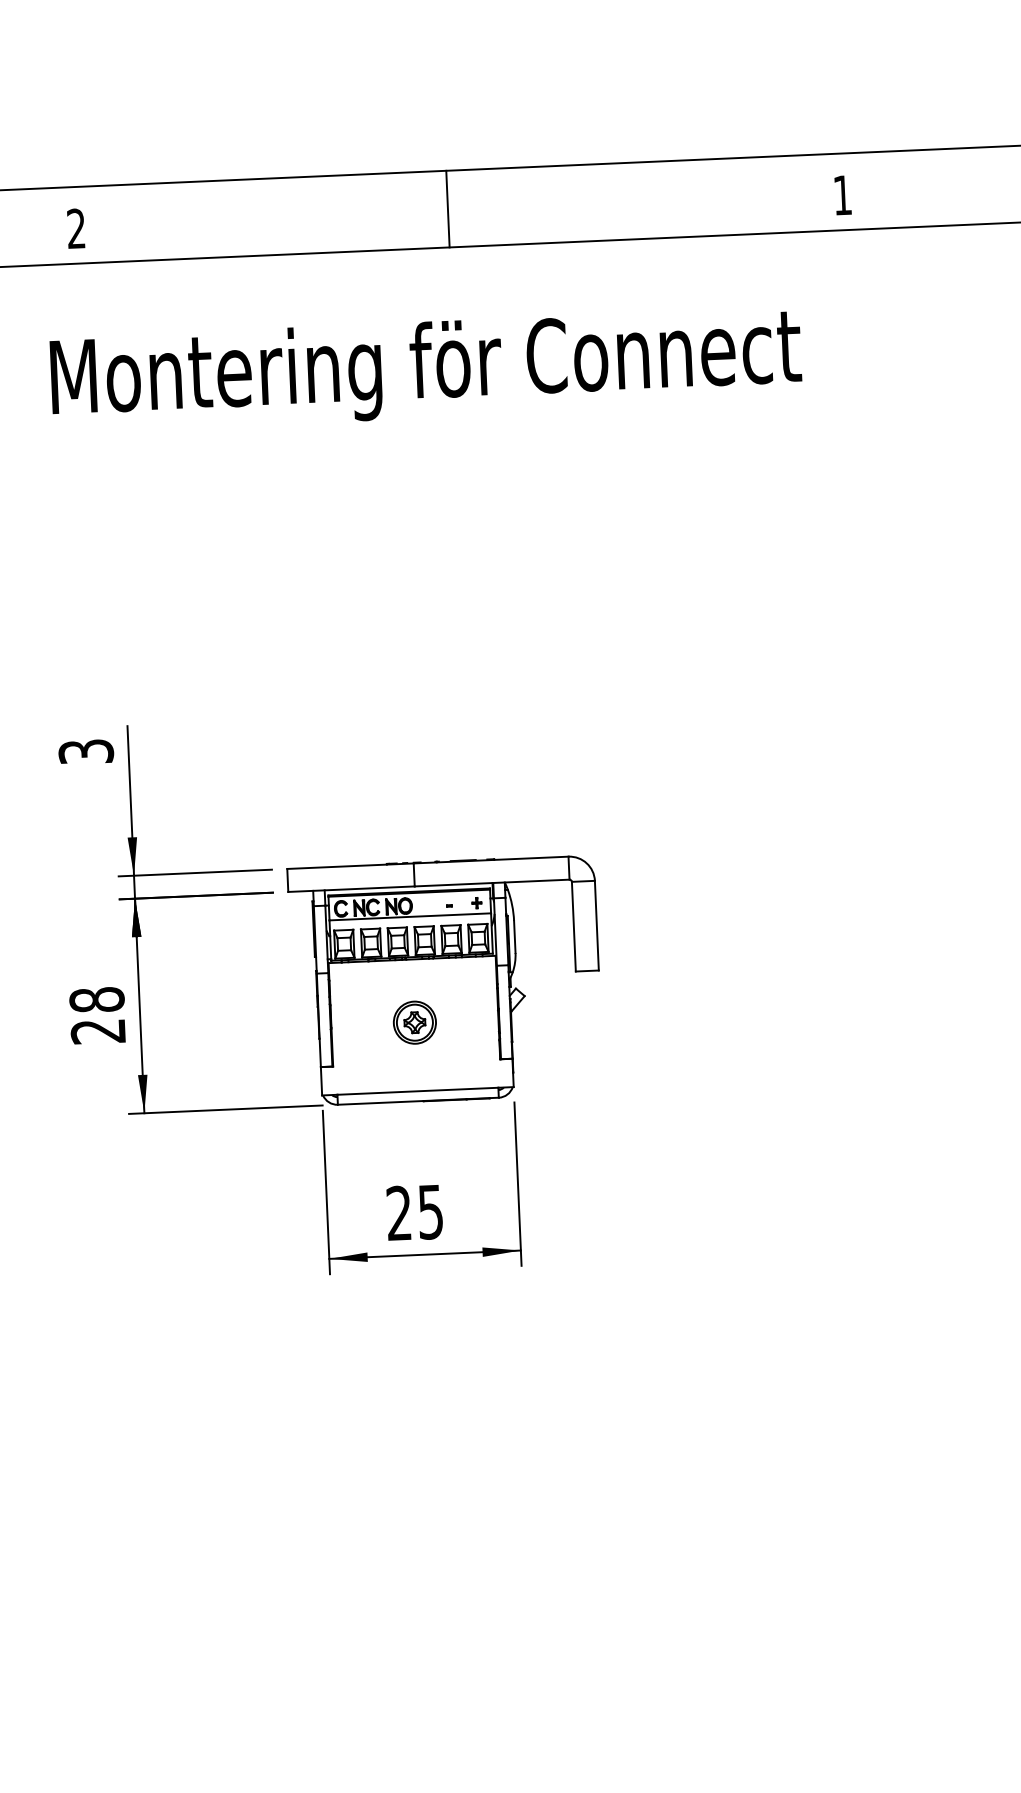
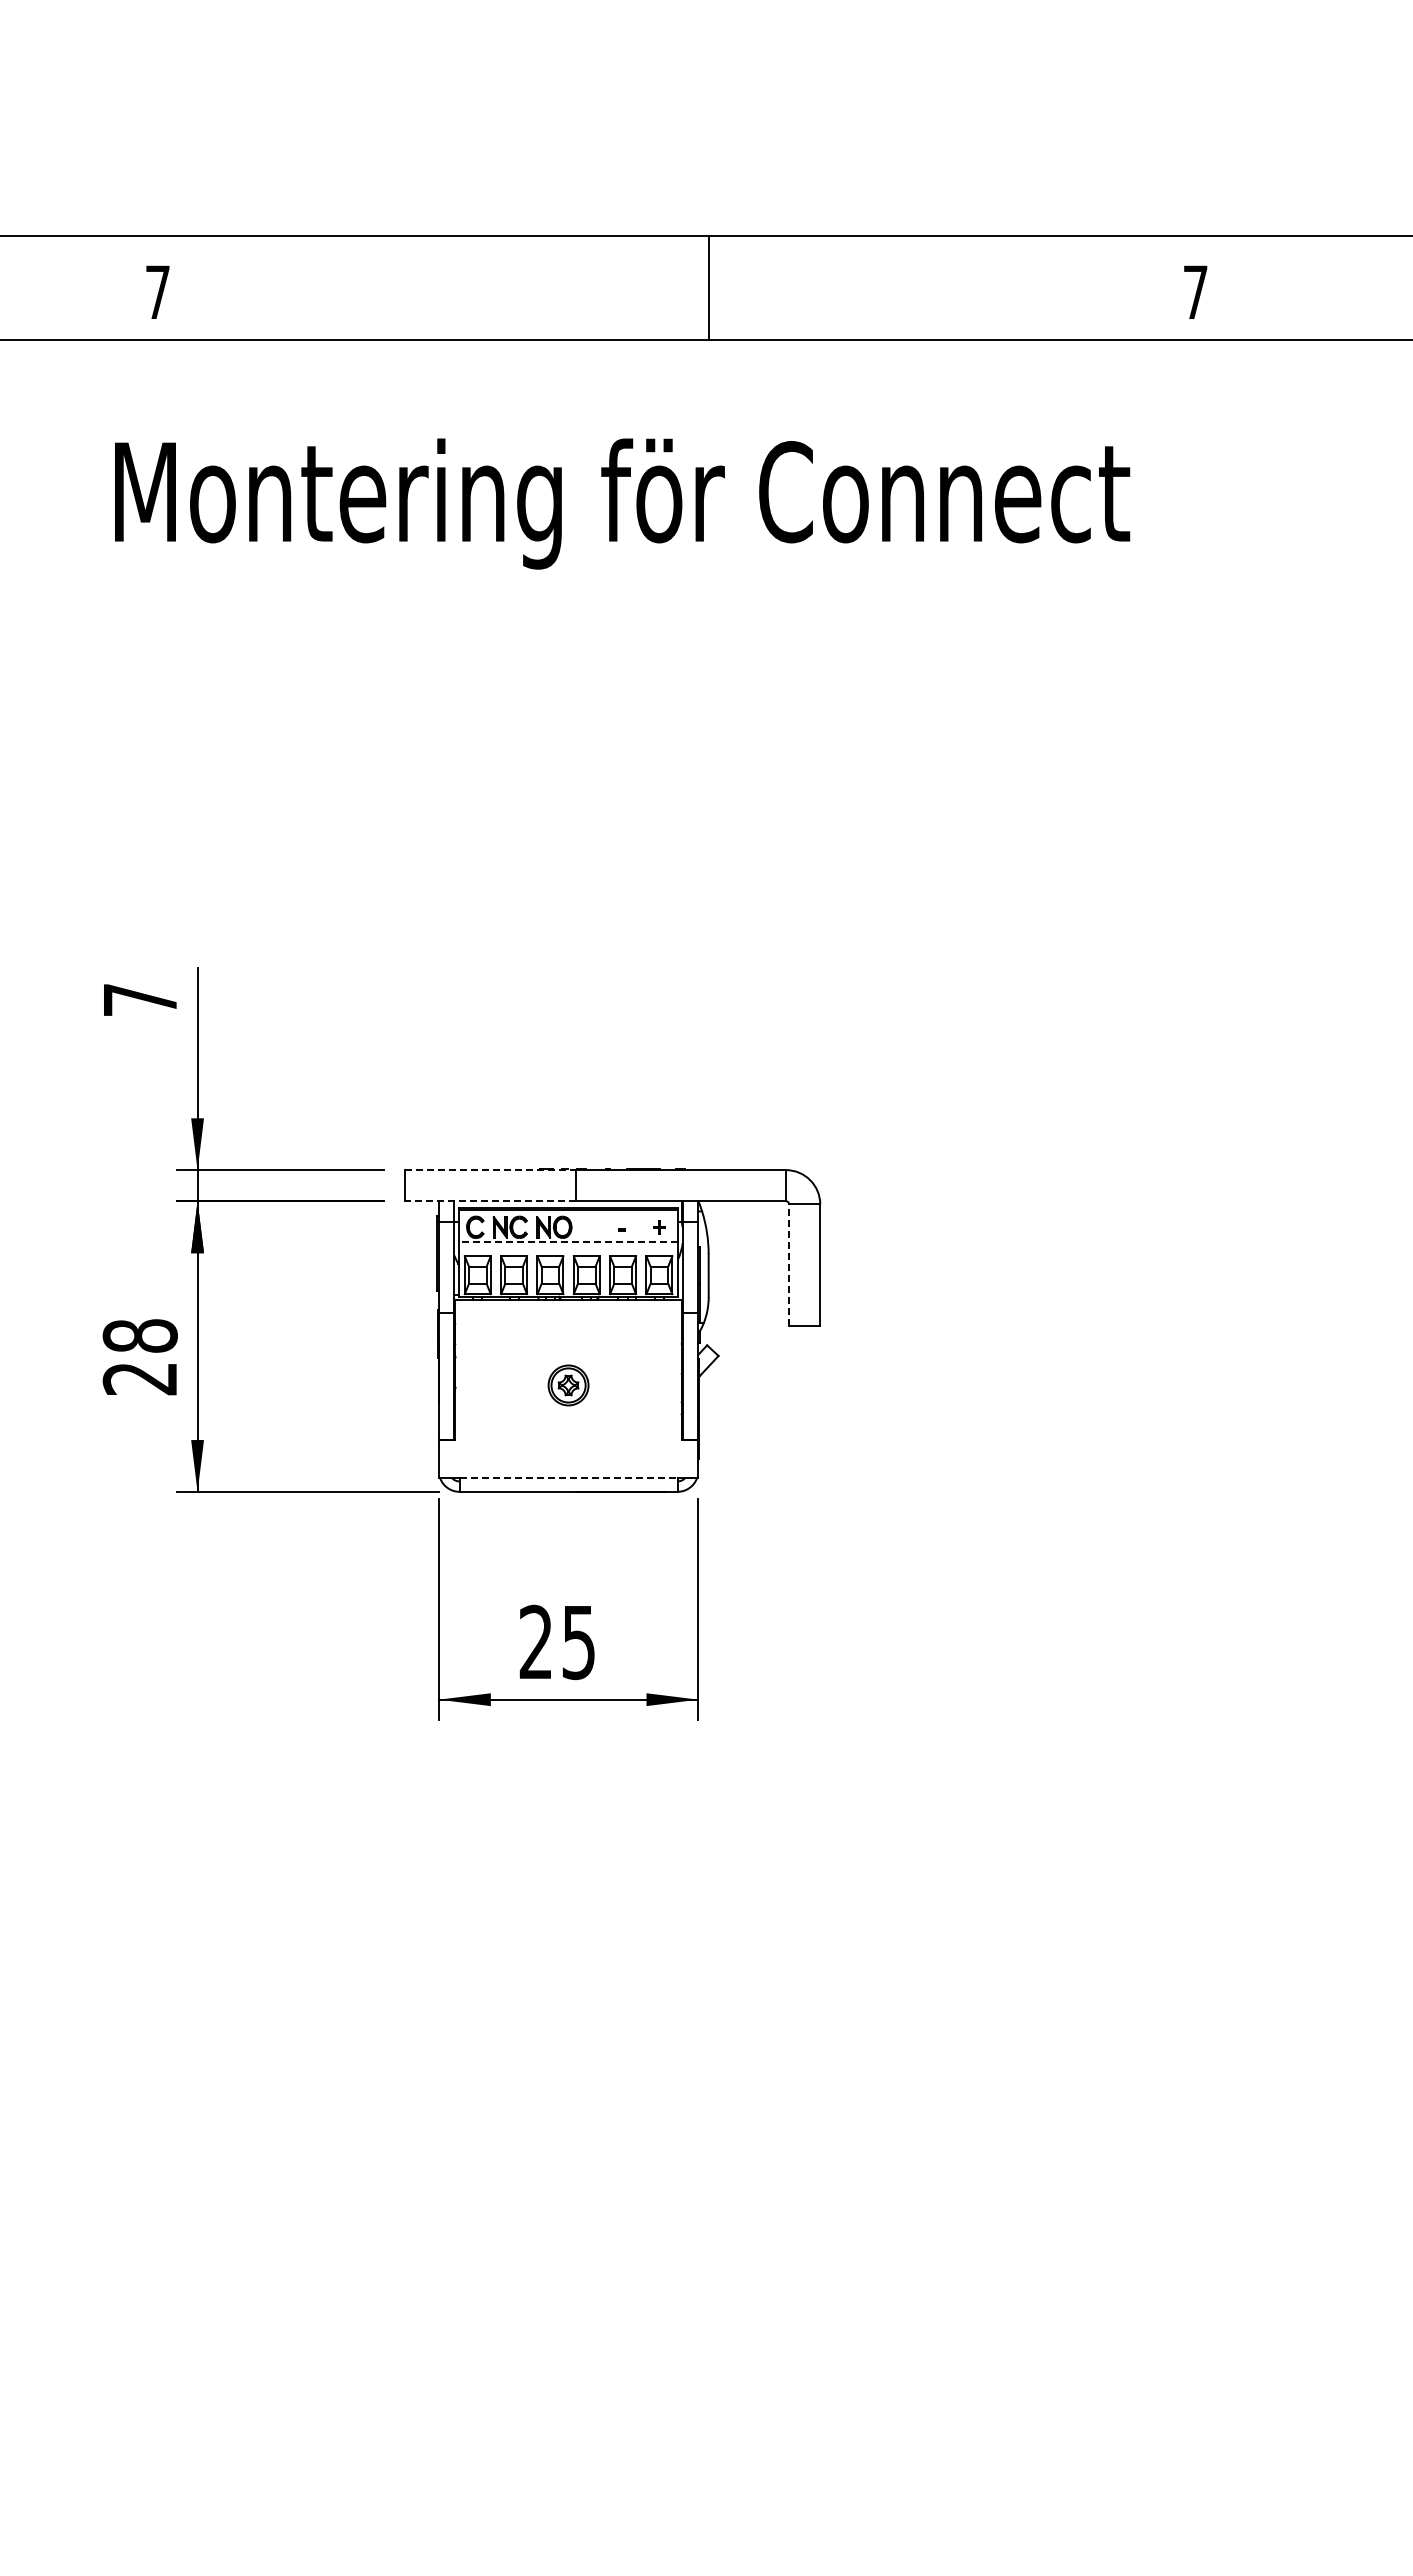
text: (842, 194) -> (1195, 291), 1 -> 7
line: (448, 208) -> (709, 287), moved
text: (76, 228) -> (157, 291), 2 -> 7
text: (85, 752) -> (139, 1000), 3 -> 7
line: (350, 866) -> (490, 1170), solid -> dashed
line: (351, 889) -> (490, 1201), solid -> dashed
line: (410, 917) -> (568, 1242), solid -> dashed
line: (574, 926) -> (789, 1265), solid -> dashed
part: (414, 1022) -> (568, 1385), size x0.7
line: (417, 1091) -> (568, 1478), solid -> dashed

